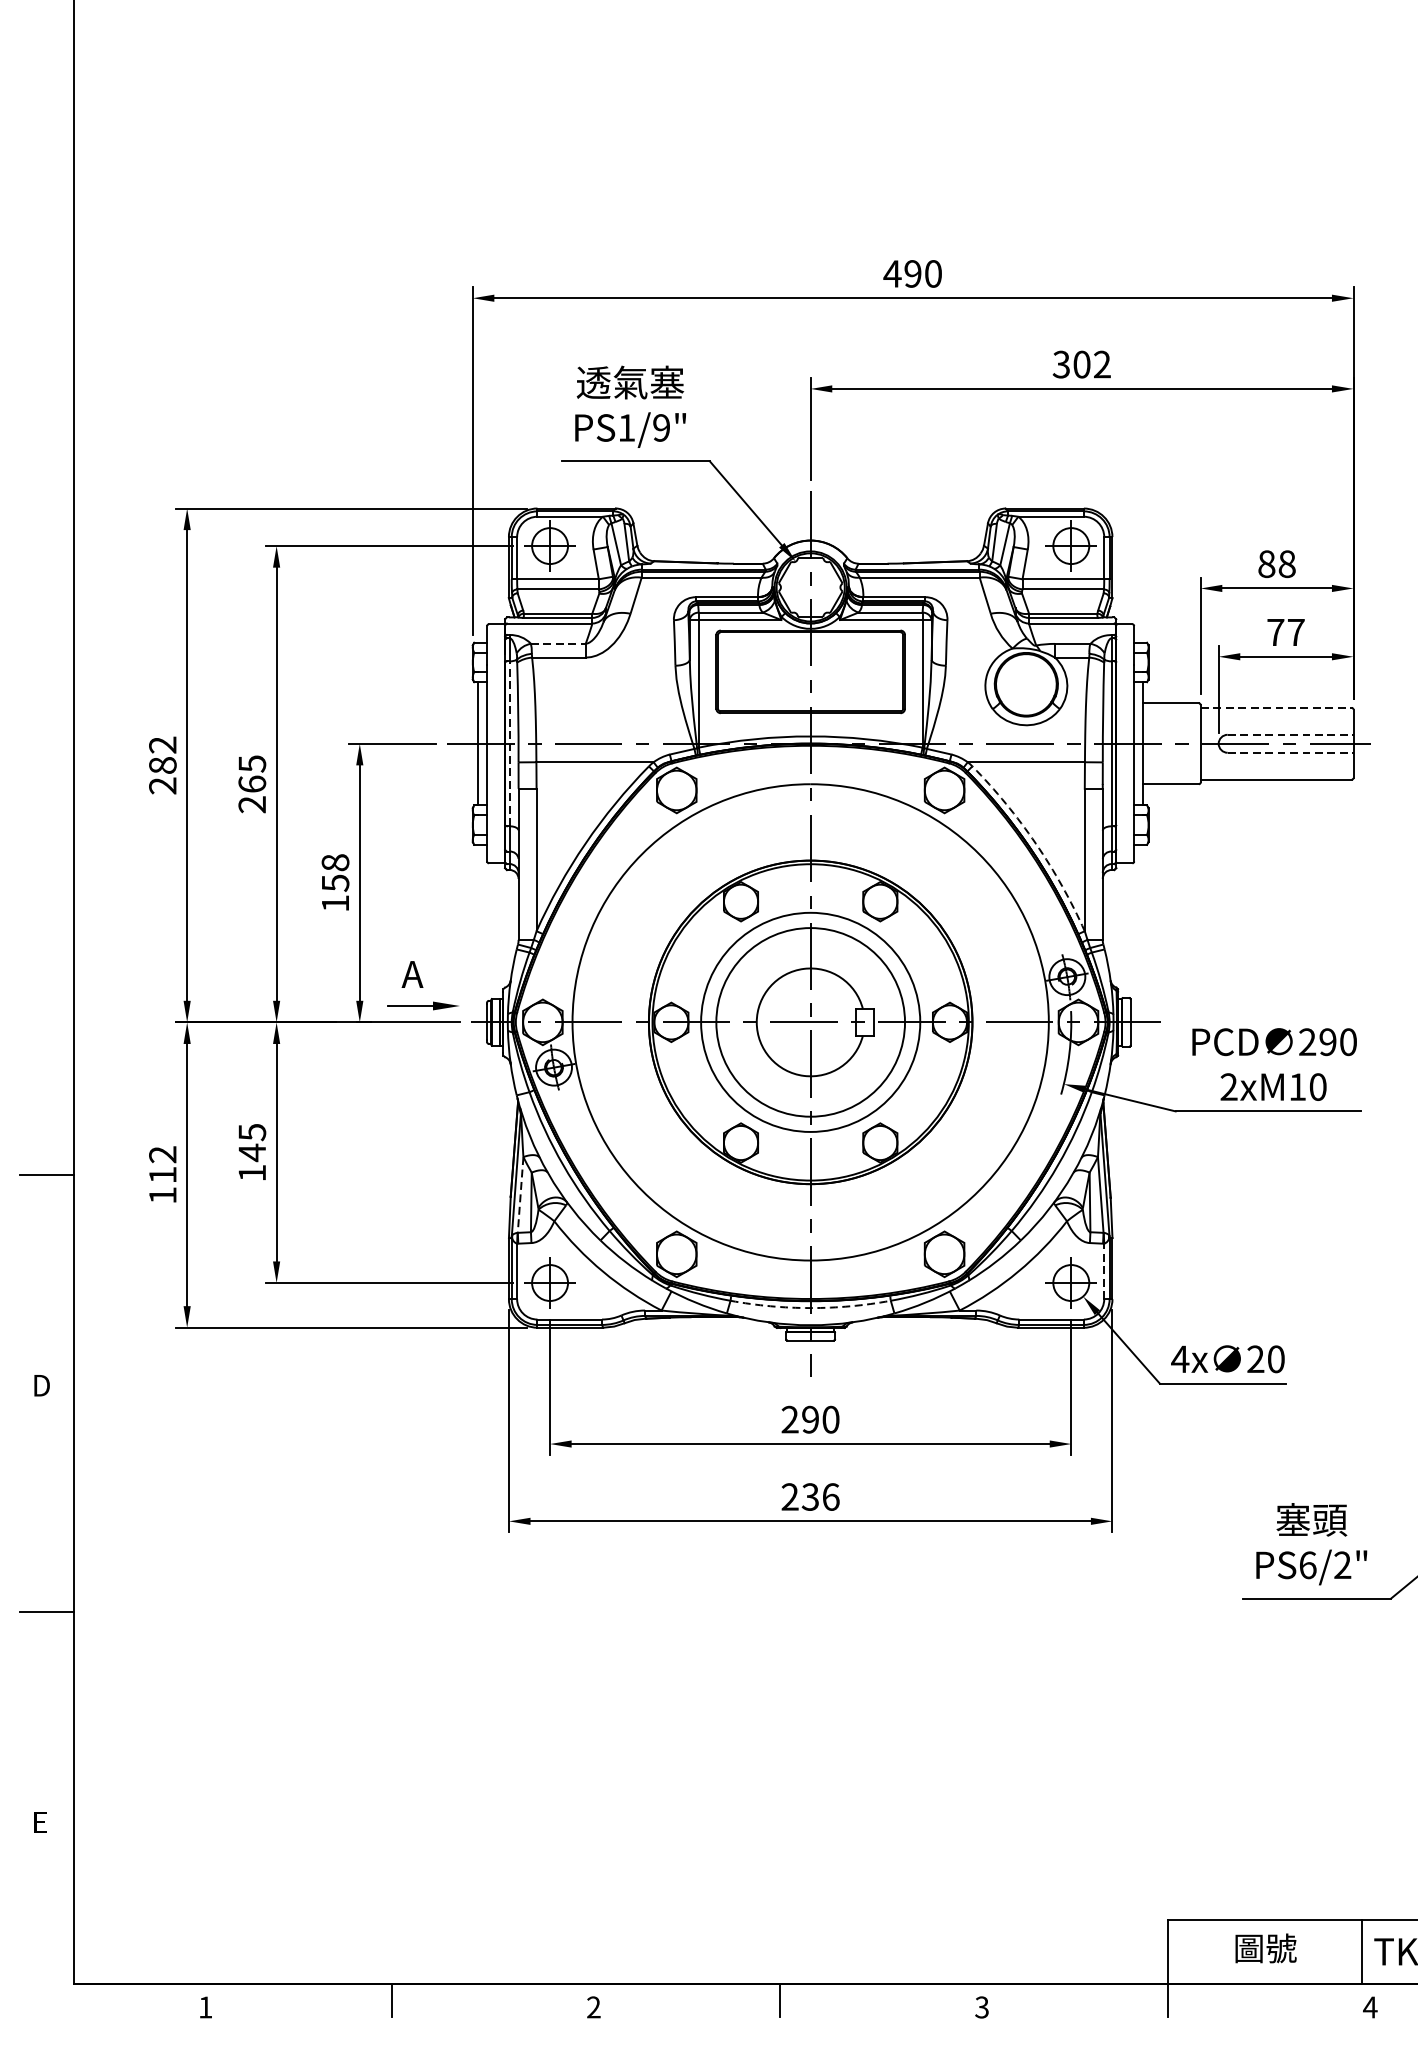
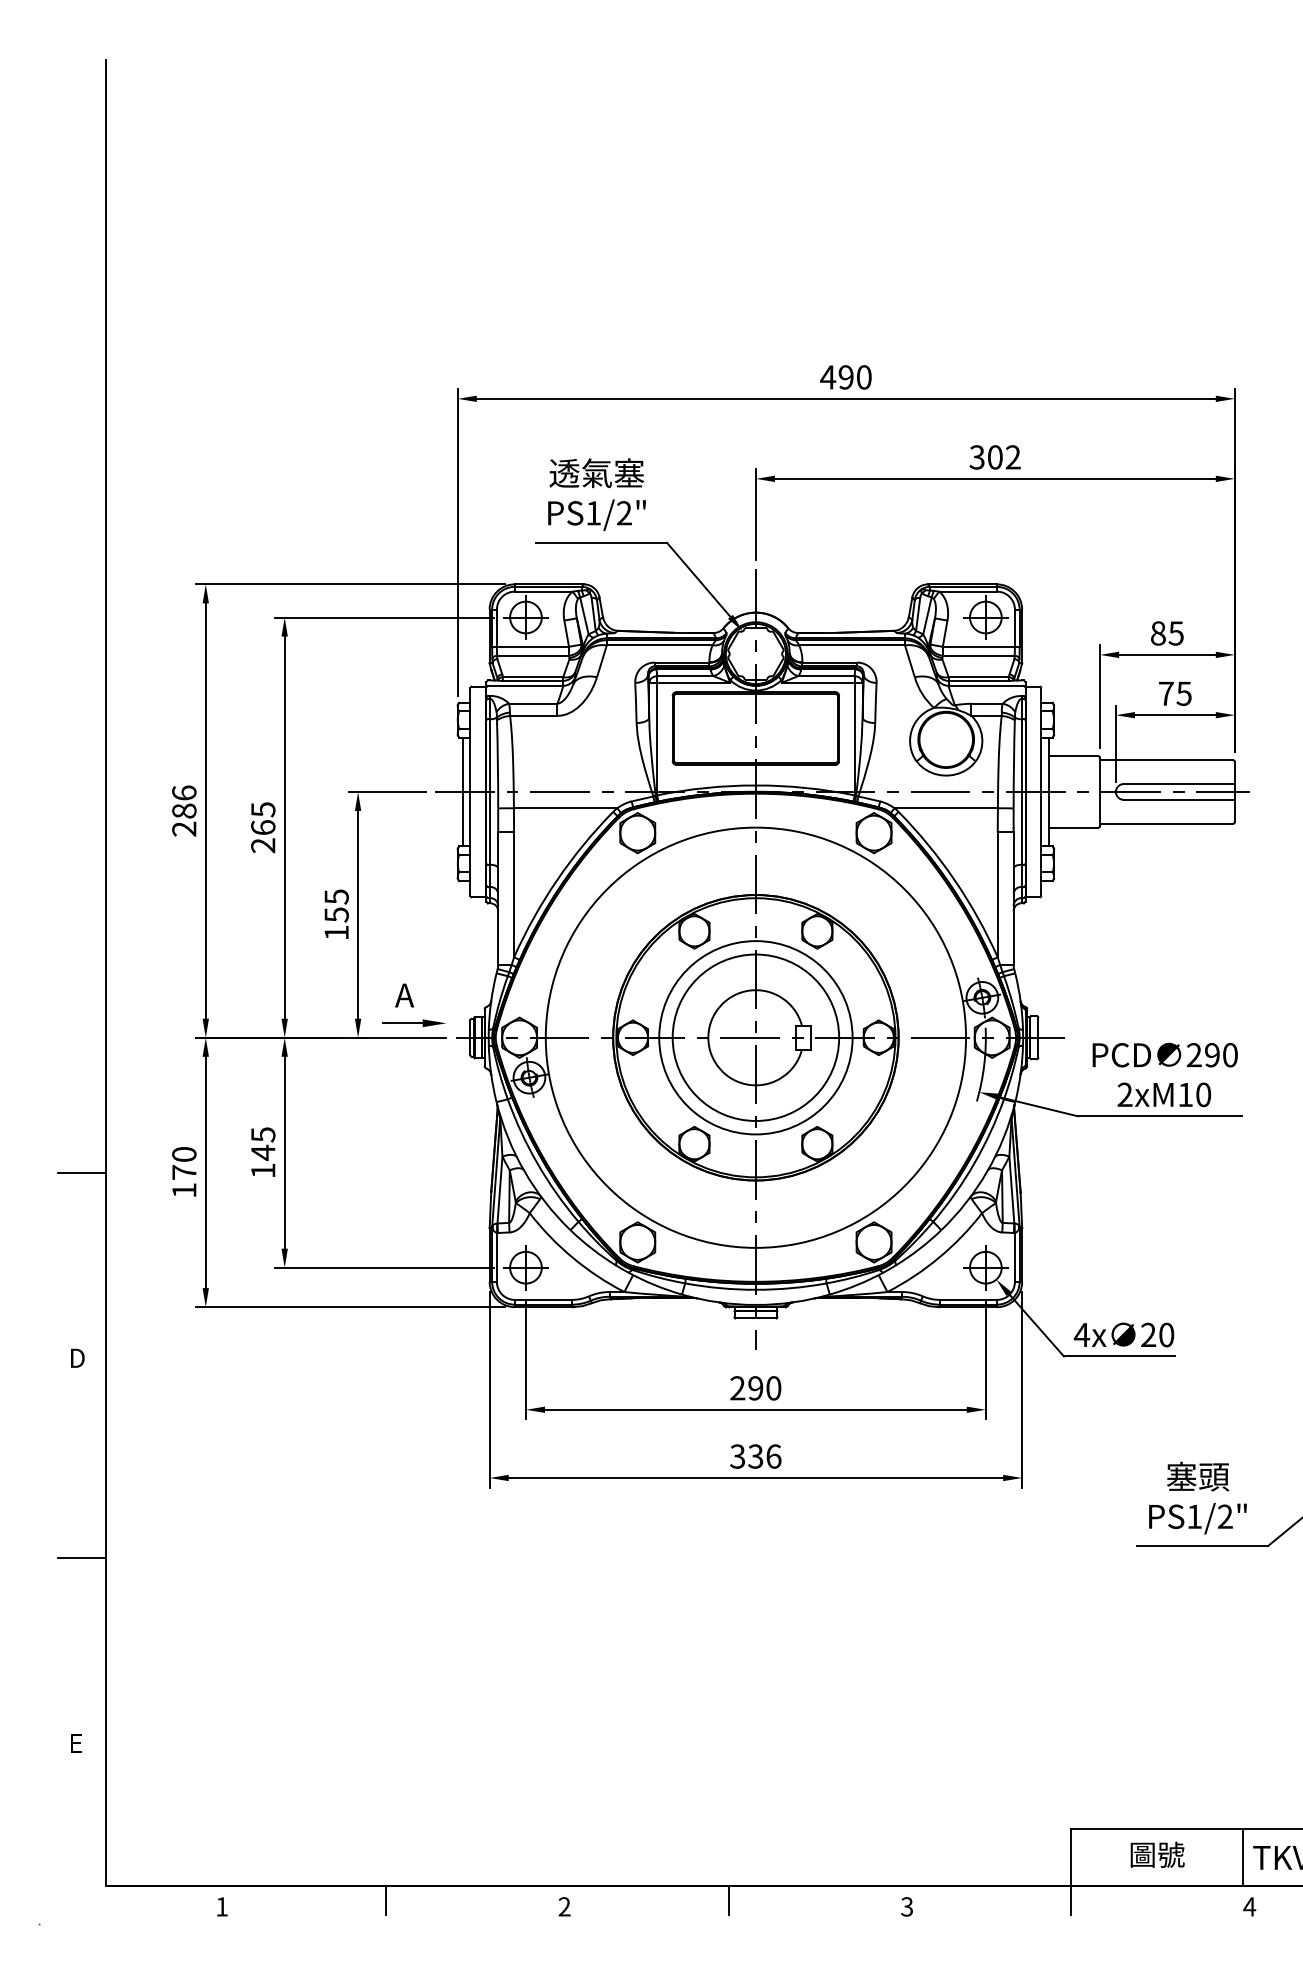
text: (661, 428) -> (624, 513), PS1/9" -> PS1/2"
text: (1286, 564) -> (1175, 633), 88 -> 85
text: (1295, 632) -> (1183, 693), 77 -> 75
line: (558, 643) -> (533, 703), dashed -> solid
line: (1276, 708) -> (1166, 760), dashed -> solid
line: (1290, 735) -> (1179, 784), dashed -> solid
line: (509, 743) -> (490, 791), dashed -> solid
text: (163, 744) -> (184, 792), 282 -> 286
line: (1290, 752) -> (1179, 799), dashed -> solid
arc: (1035, 844) -> (954, 880), dashed -> solid
text: (335, 862) -> (336, 896), 158 -> 155
text: (163, 1164) -> (184, 1163), 112 -> 170
line: (520, 1195) -> (499, 1190), dashed -> solid
line: (1103, 1271) -> (1014, 1257), dashed -> solid
arc: (810, 1307) -> (755, 1289), dashed -> solid
text: (789, 1496) -> (737, 1456), 236 -> 336
text: (1307, 1564) -> (1194, 1516), PS6/2" -> PS1/2"

